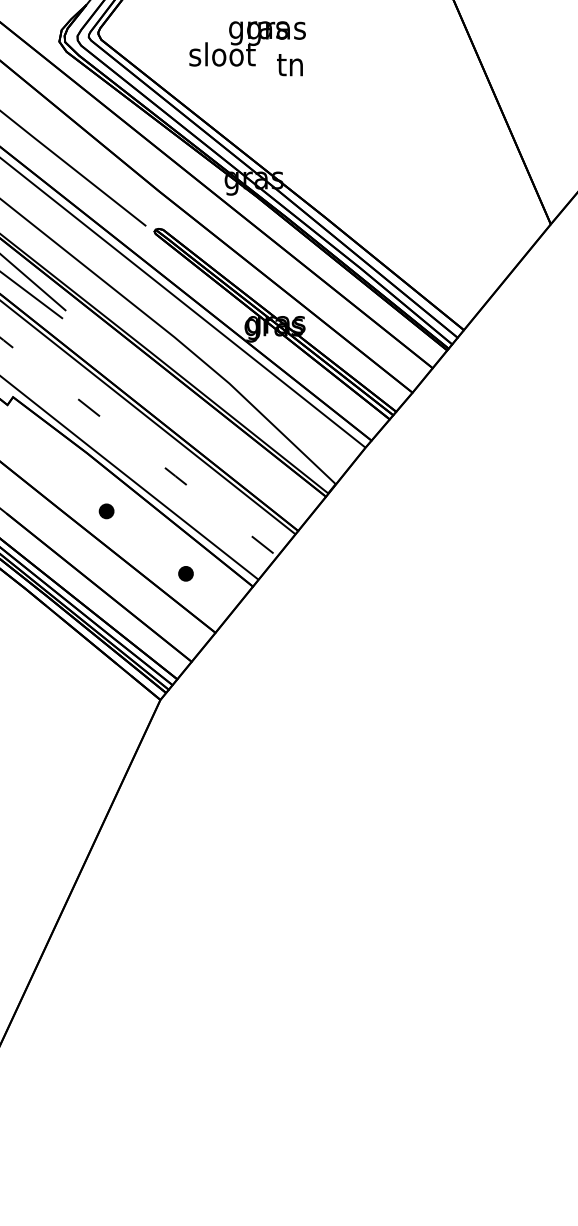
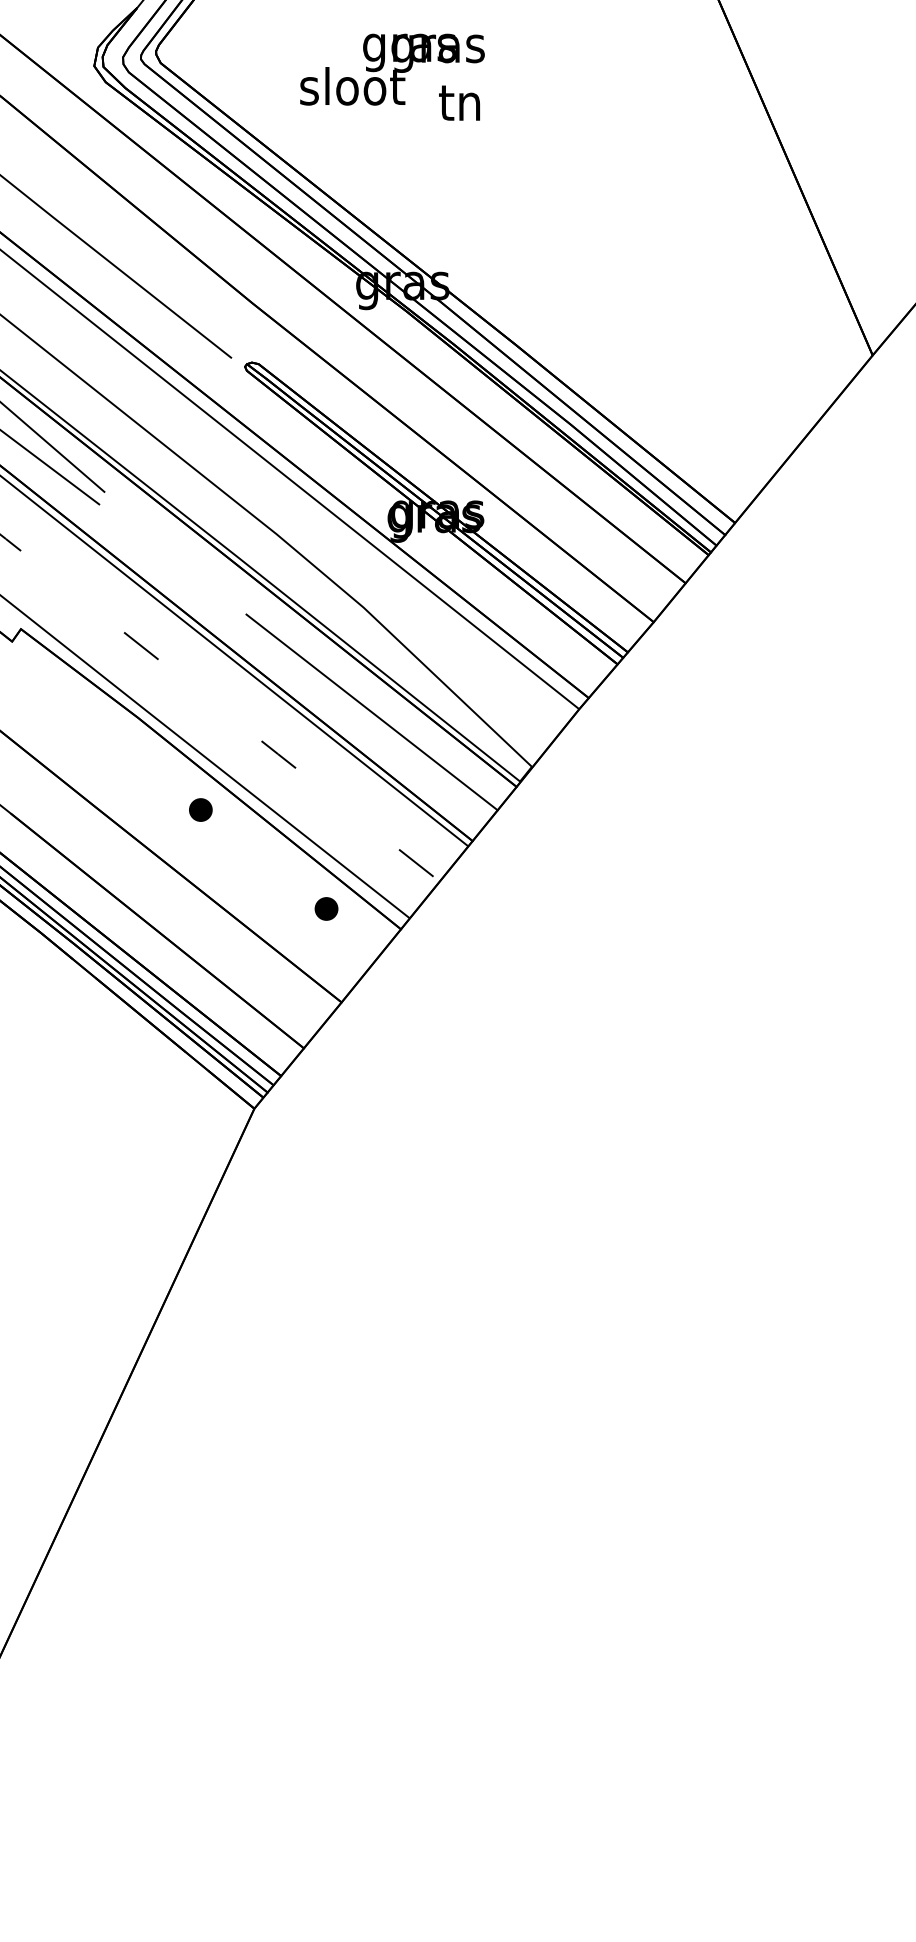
line: (234, 449) -> (371, 712), added
part: (106, 511) -> (200, 810), moved
part: (185, 573) -> (325, 908), moved

